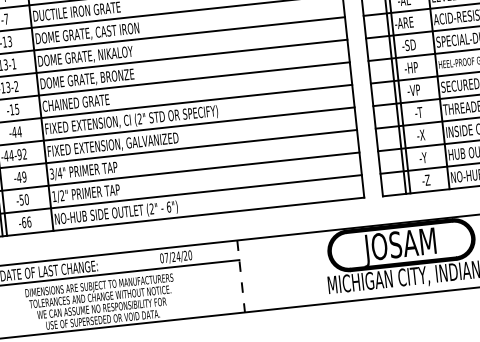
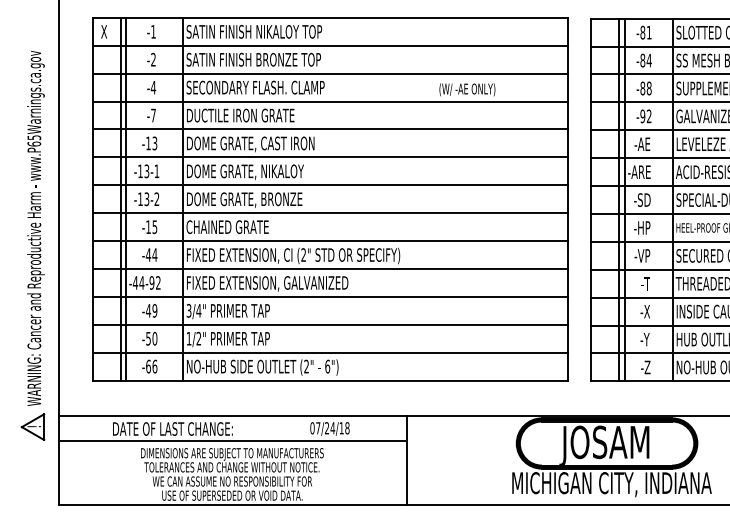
text: (187, 255) -> (344, 428), 07/24/20 -> 07/24/18
line: (240, 276) -> (406, 460), dashed -> solid

